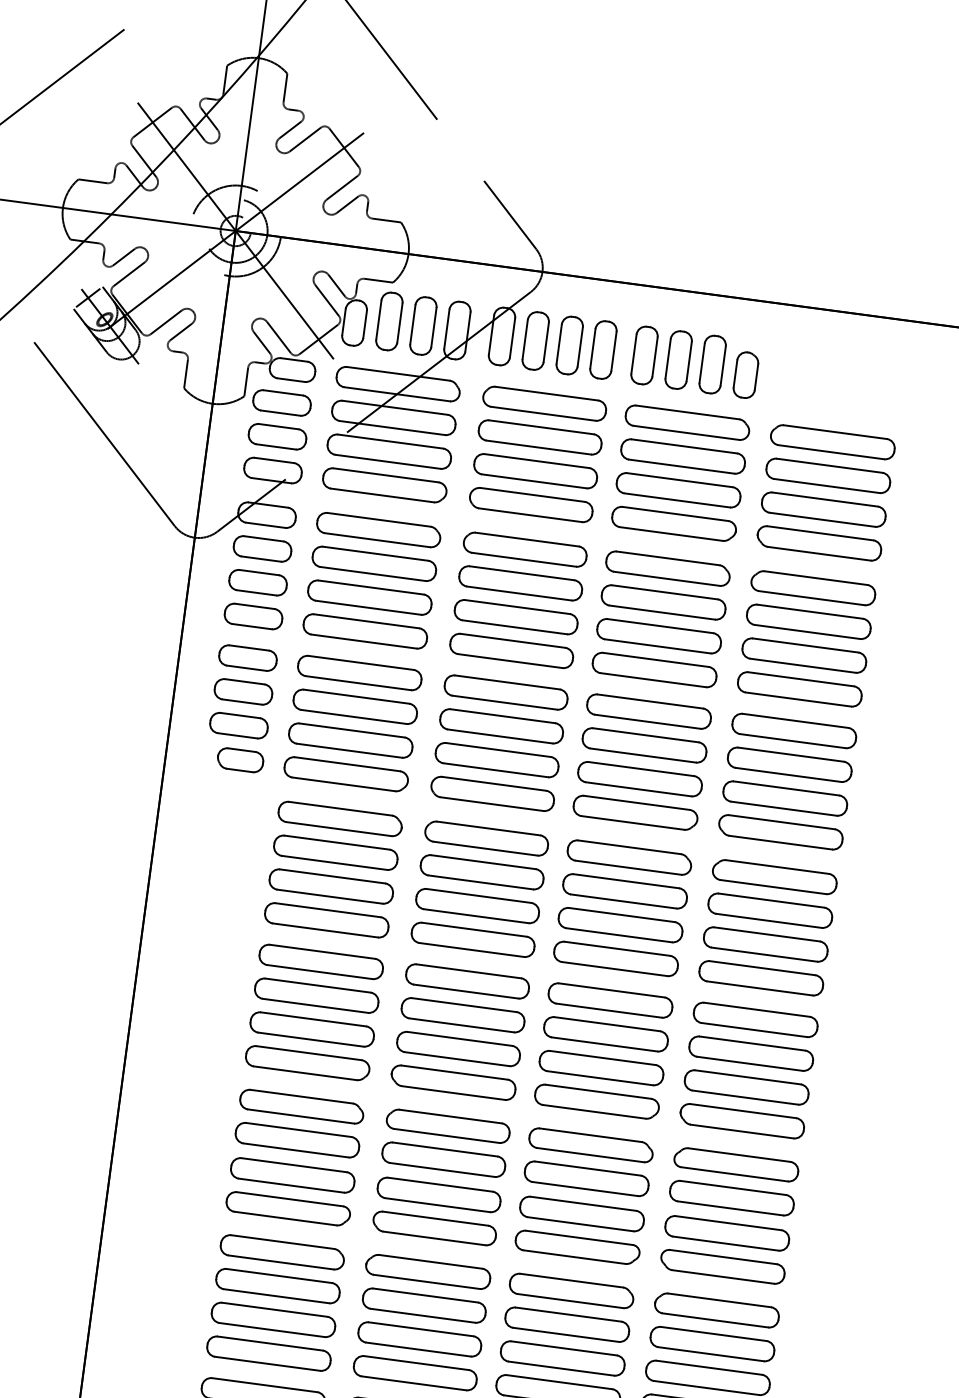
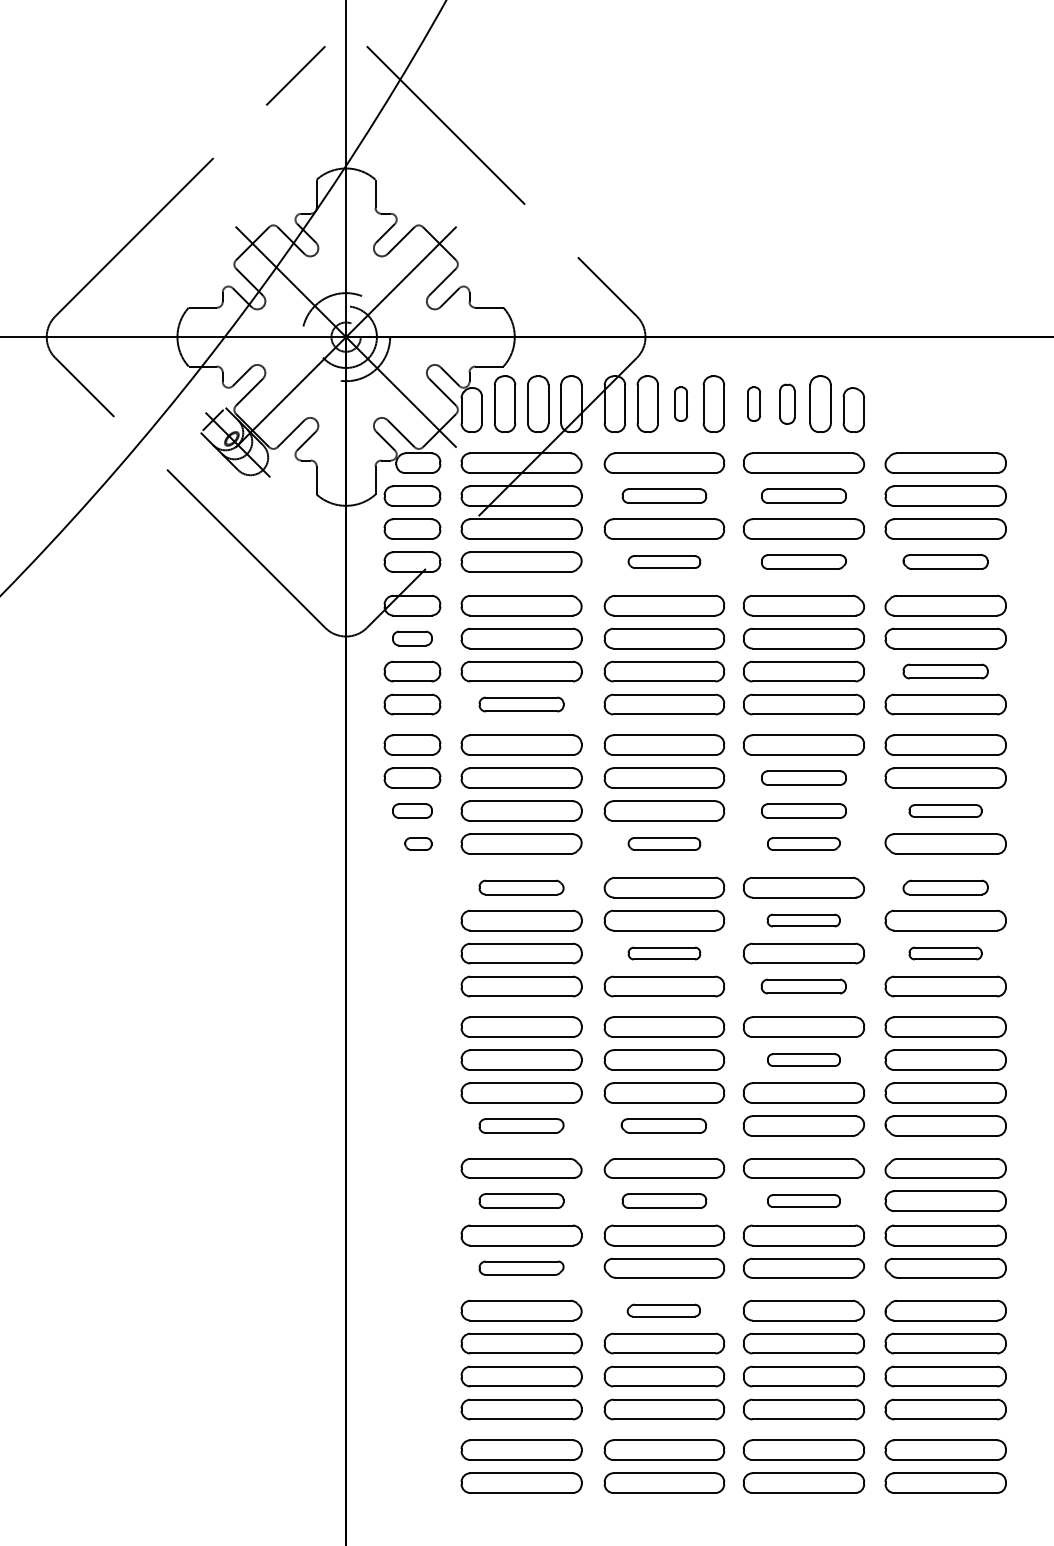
part: (569, 344) -> (680, 403), size x0.6
part: (644, 354) -> (753, 403), size x0.6
part: (678, 359) -> (787, 403), size x0.7
part: (540, 436) -> (664, 495), size x0.7
part: (682, 455) -> (803, 495), size x0.7
part: (531, 504) -> (664, 561), size x0.6
part: (673, 523) -> (803, 561), size x0.7
part: (819, 542) -> (945, 561), size x0.7
part: (262, 548) -> (412, 638), size x0.7
part: (365, 631) -> (521, 704), size x0.7
part: (804, 655) -> (945, 671), size x0.7
part: (239, 725) -> (412, 810), size x0.7
part: (644, 744) -> (803, 777), size x0.7
part: (240, 759) -> (418, 843), size x0.6
part: (639, 778) -> (803, 810), size x0.7
part: (492, 793) -> (664, 843), size x0.6
part: (785, 797) -> (945, 810), size x0.6
part: (635, 812) -> (803, 843), size x0.6
part: (340, 818) -> (521, 887), size x0.7
part: (774, 876) -> (945, 887), size x0.7
part: (624, 891) -> (803, 920), size x0.6
part: (477, 905) -> (664, 953), size x0.6
part: (765, 944) -> (945, 953), size x0.6
part: (615, 958) -> (803, 986), size x0.7
part: (605, 1033) -> (803, 1059), size x0.6
part: (307, 1062) -> (521, 1125), size x0.7
part: (453, 1082) -> (663, 1125), size x0.7
part: (297, 1139) -> (521, 1200), size x0.7
part: (443, 1159) -> (664, 1200), size x0.7
part: (586, 1178) -> (803, 1200), size x0.6
part: (288, 1208) -> (521, 1267), size x0.7
part: (427, 1271) -> (663, 1310), size x0.6

